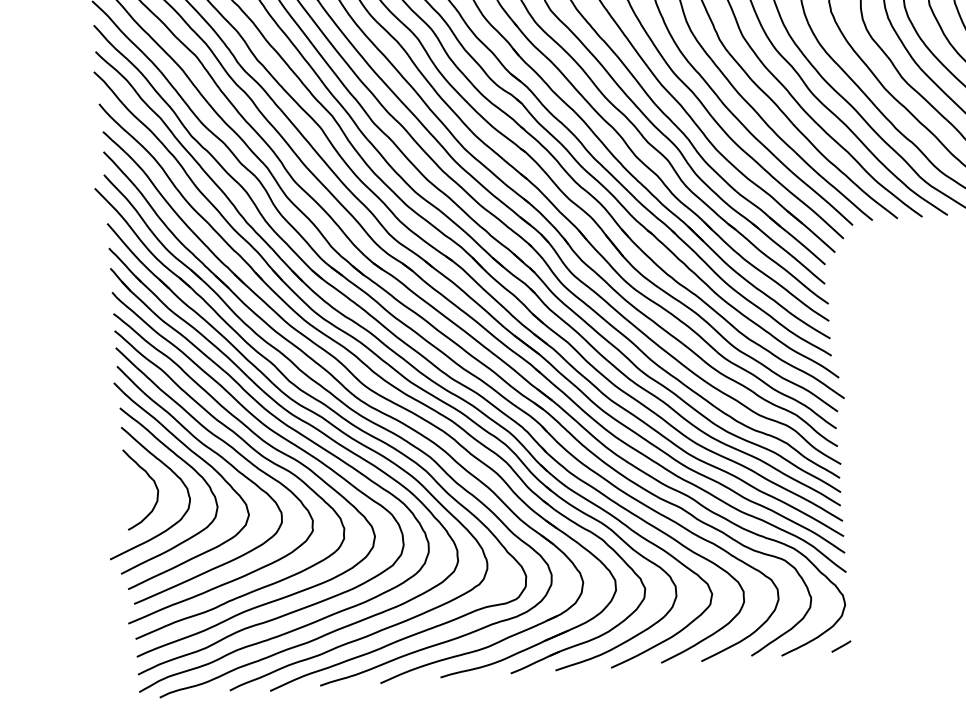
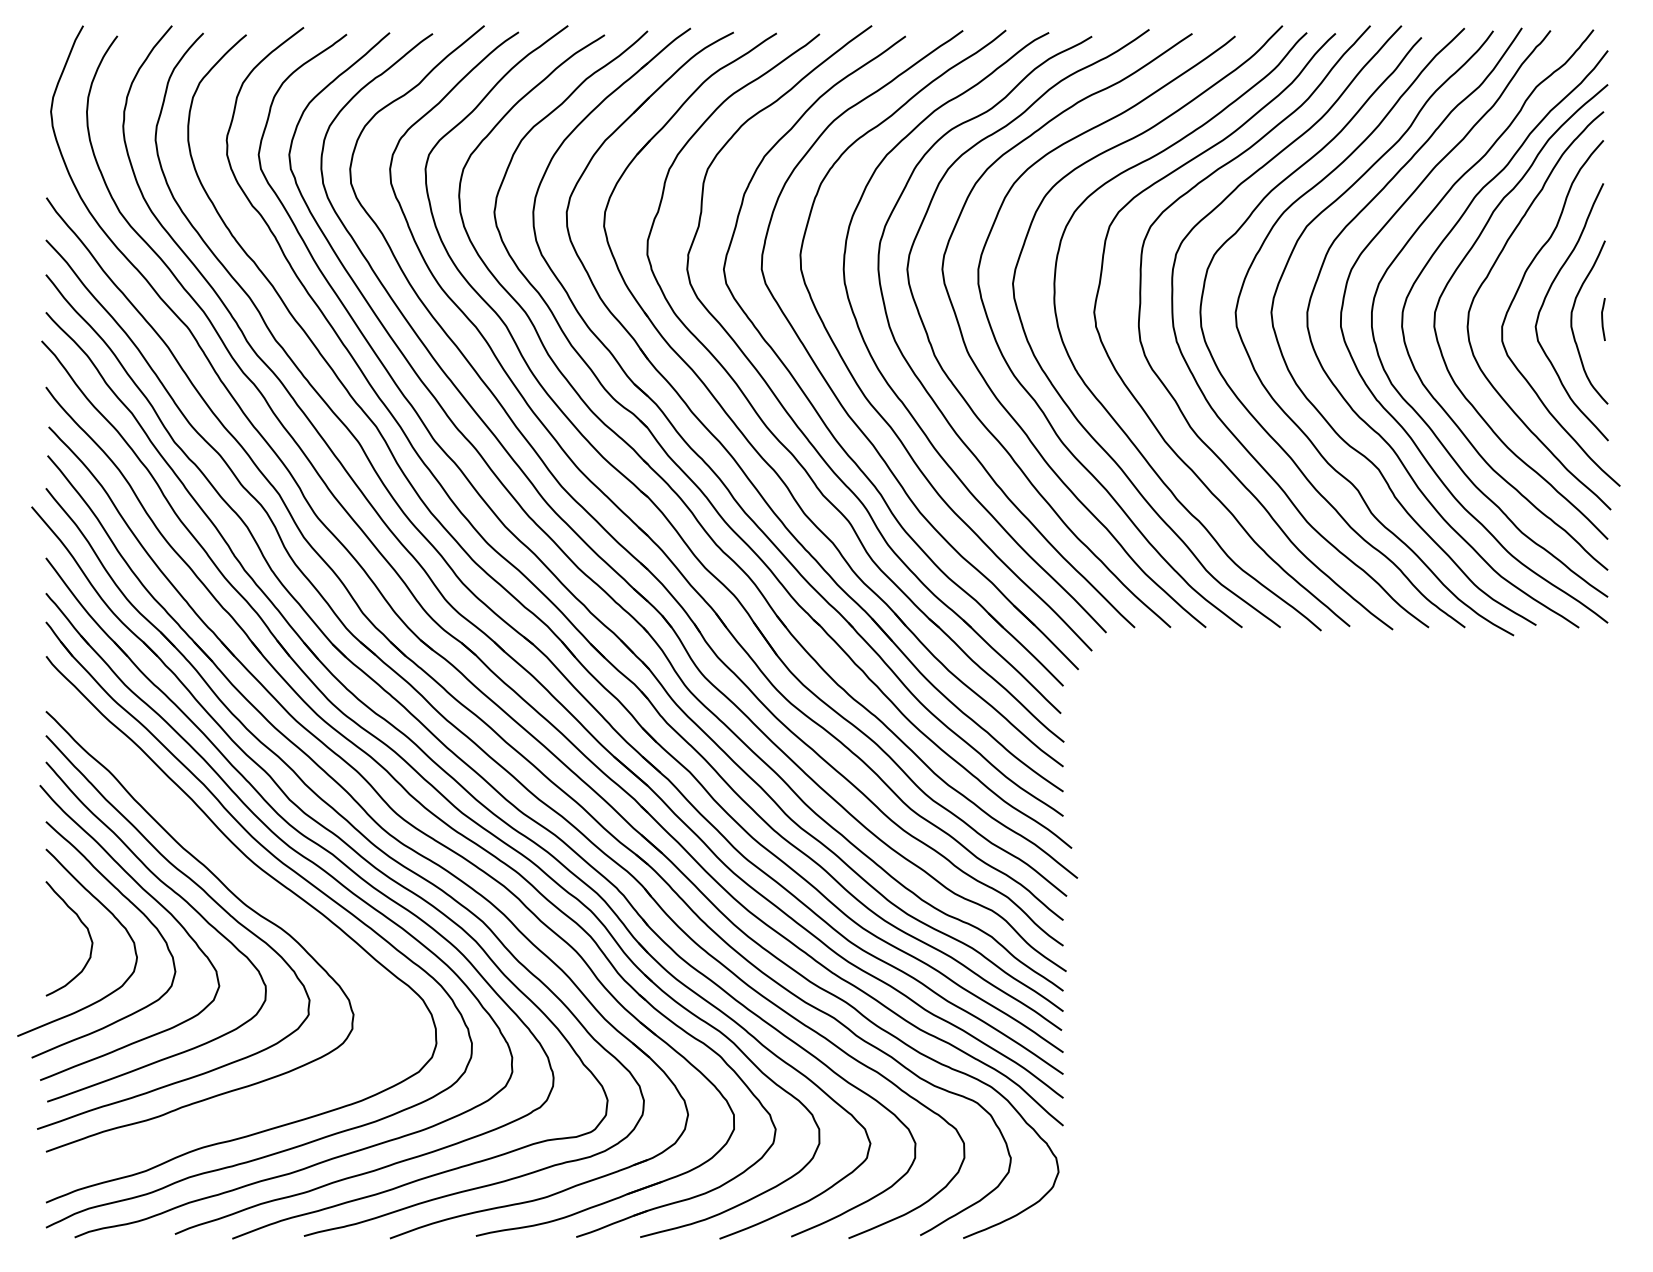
curve: (269, 446) -> (255, 890), removed
line: (840, 646) -> (1048, 1230), removed

